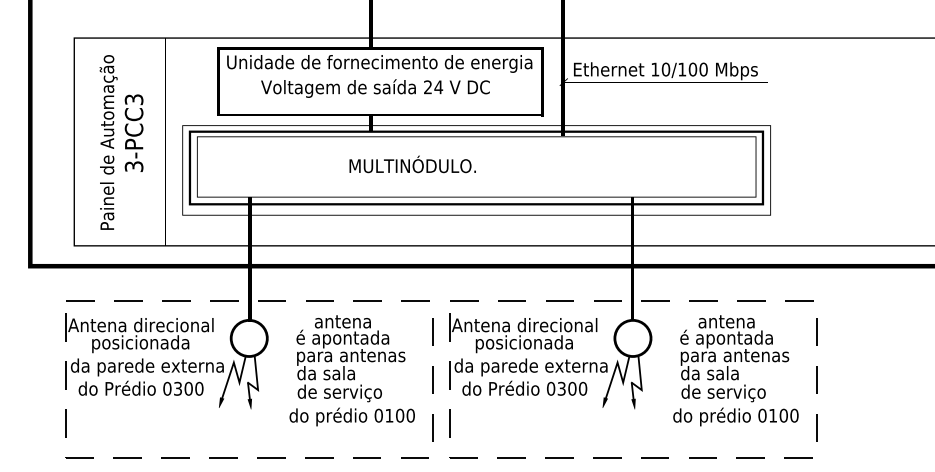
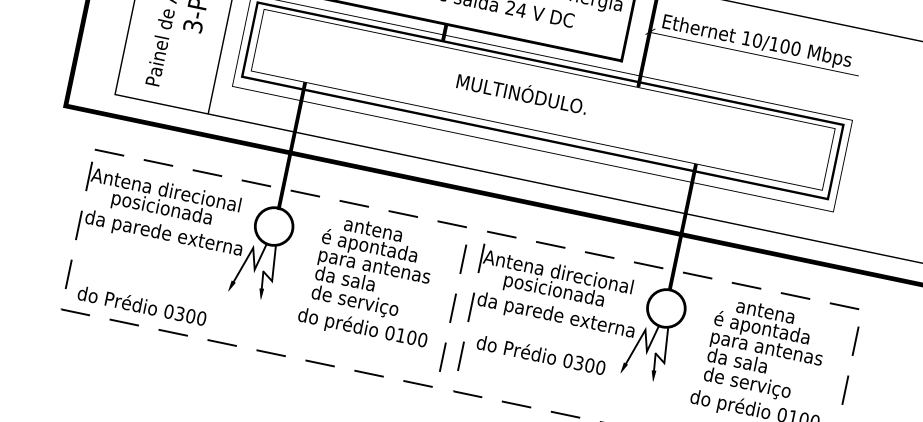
text: (412, 164) -> (522, 92), moved
text: (140, 387) -> (141, 304), moved
text: (524, 387) -> (541, 353), moved

